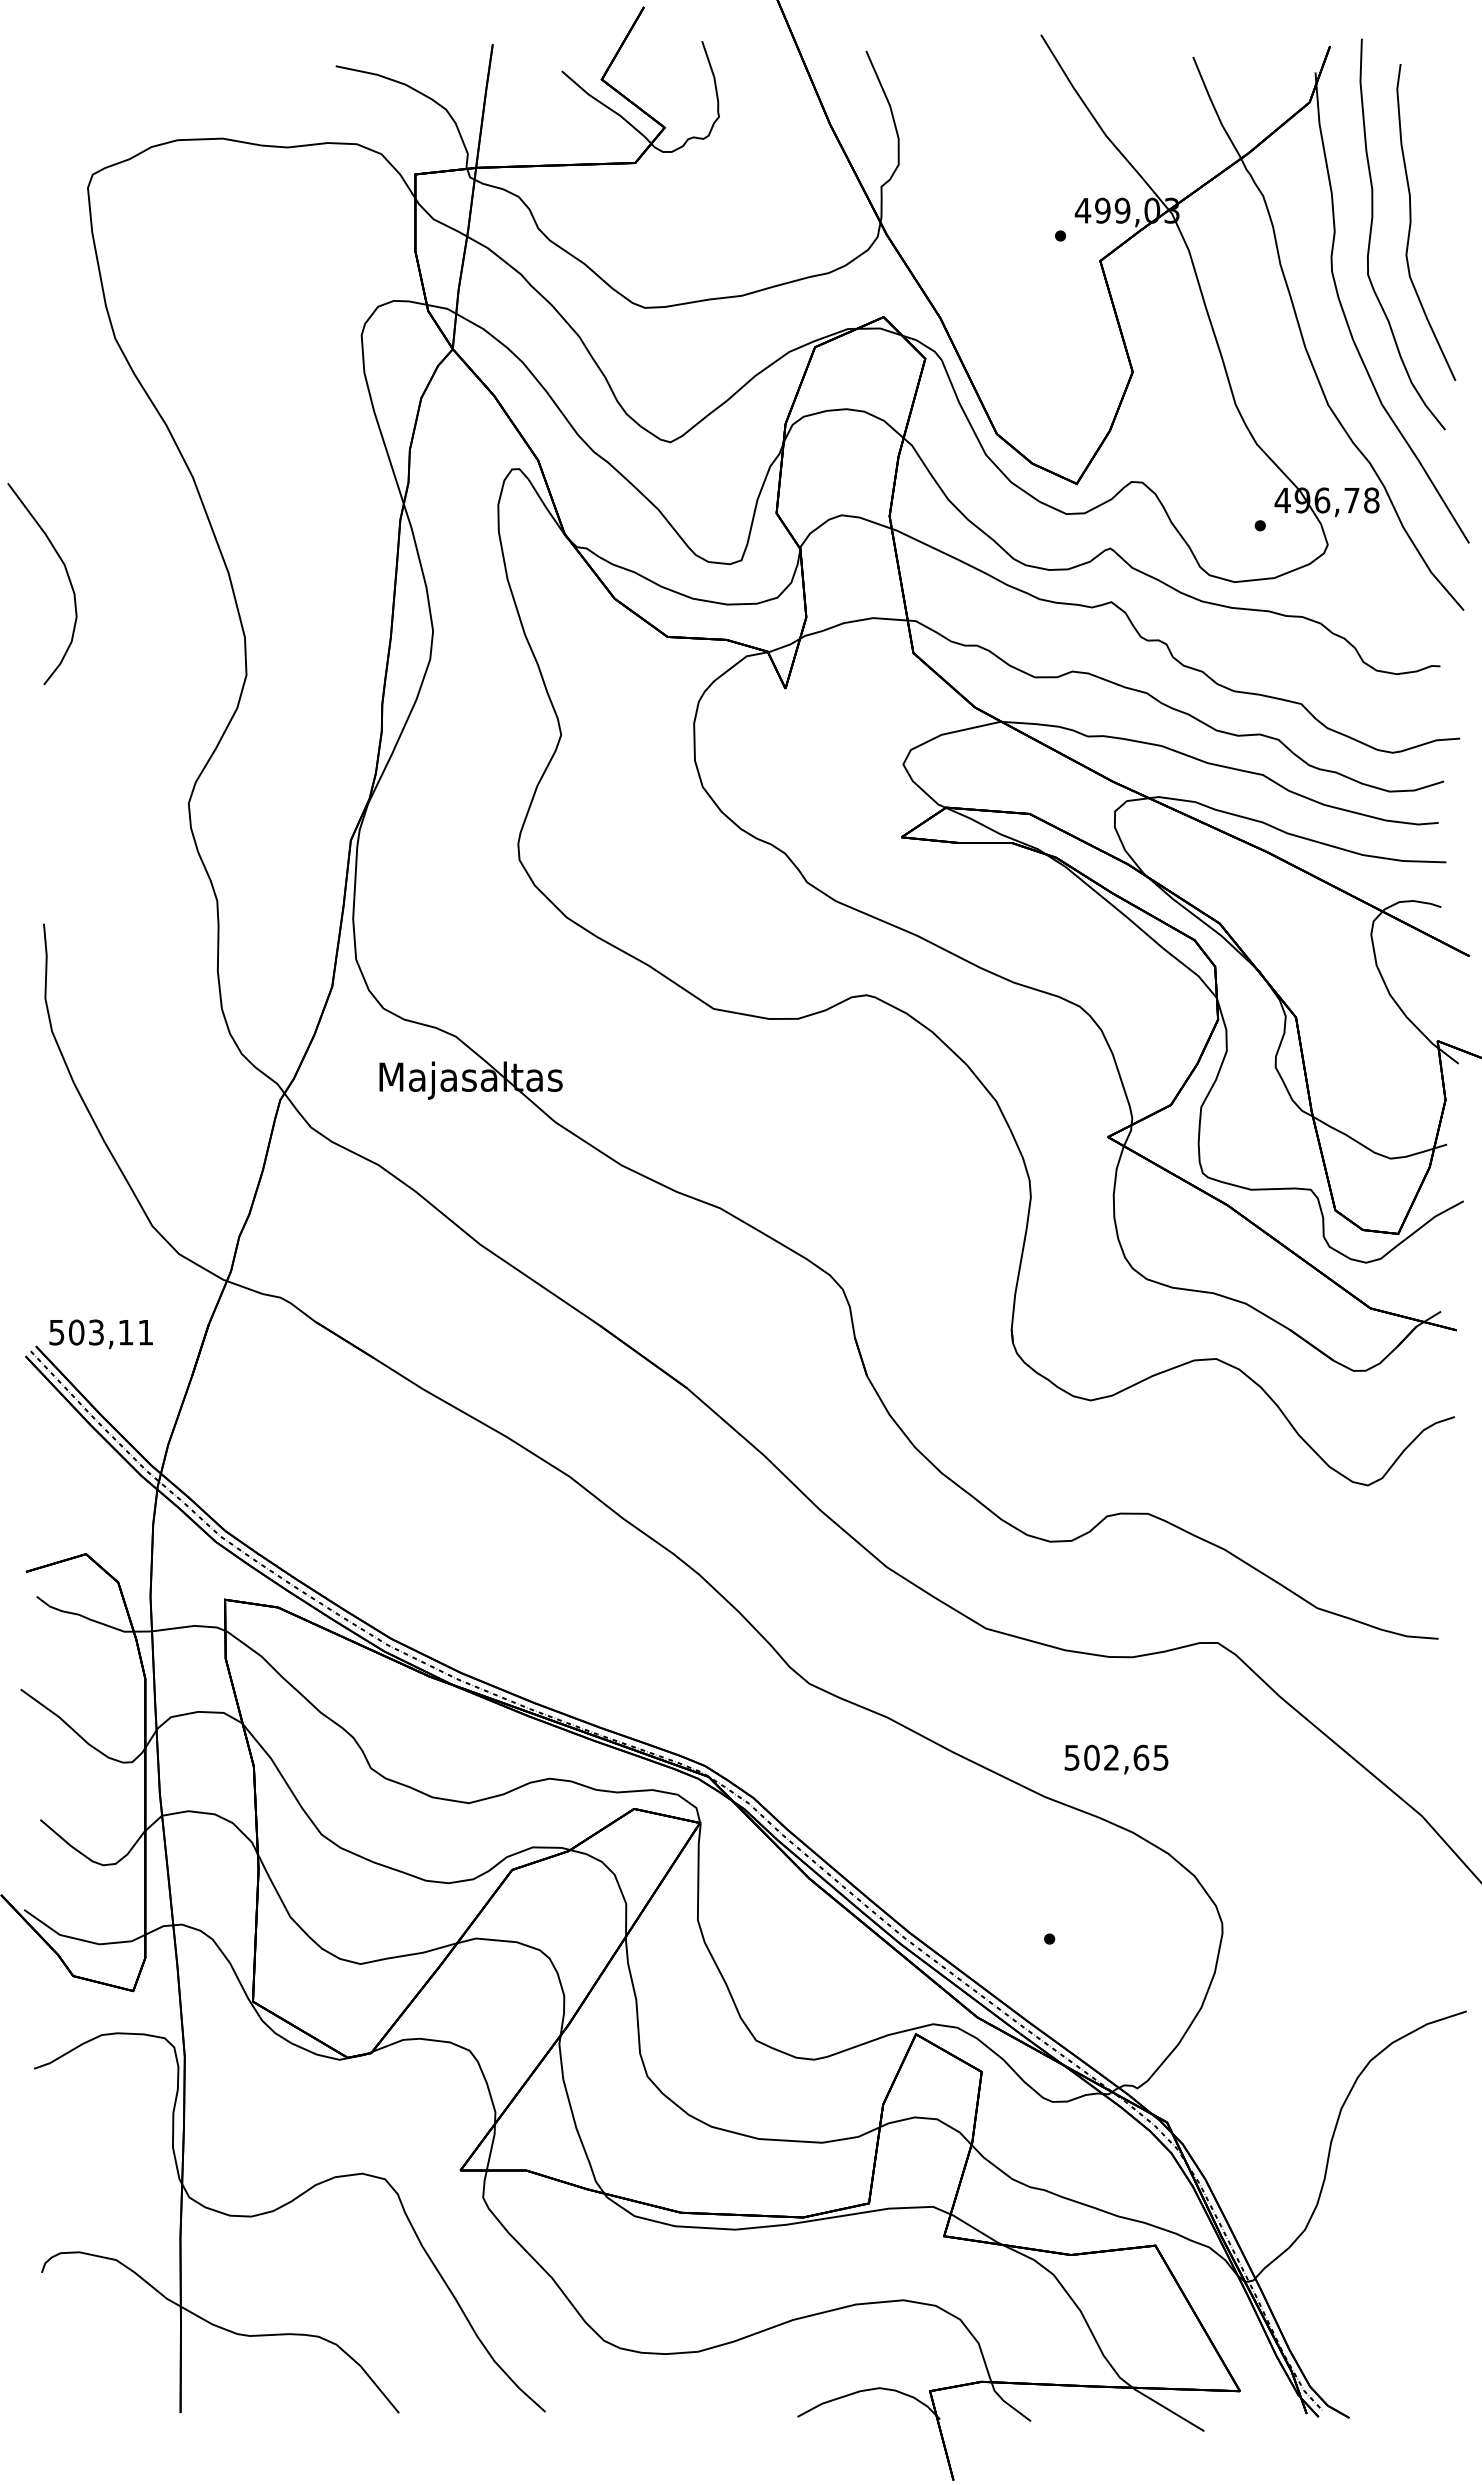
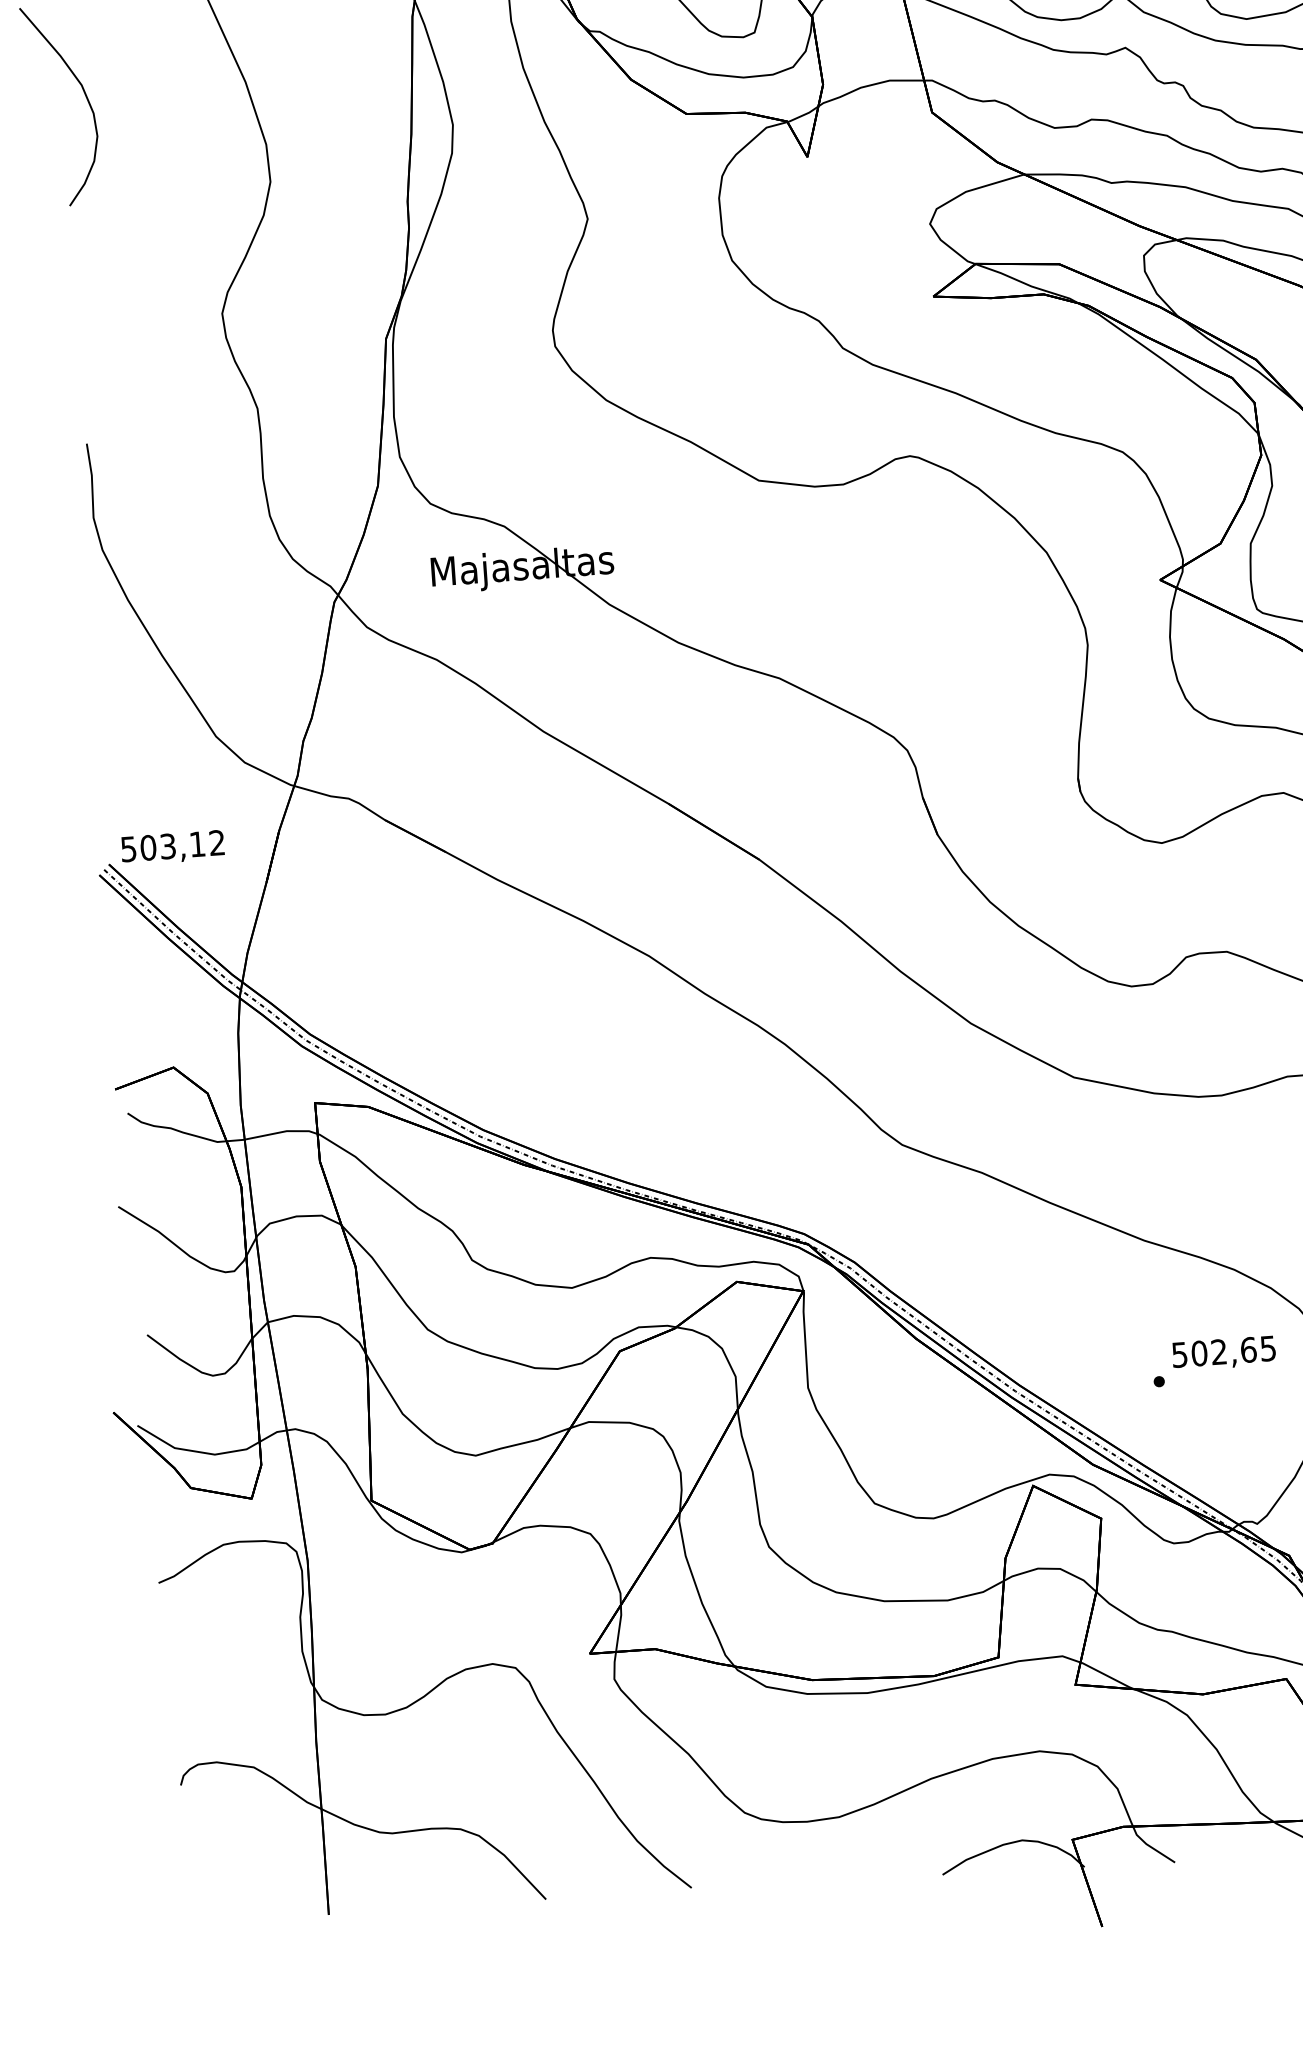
text: (145, 1332) -> (216, 842), 503,11 -> 503,12
text: (1116, 1759) -> (1224, 1353), moved

